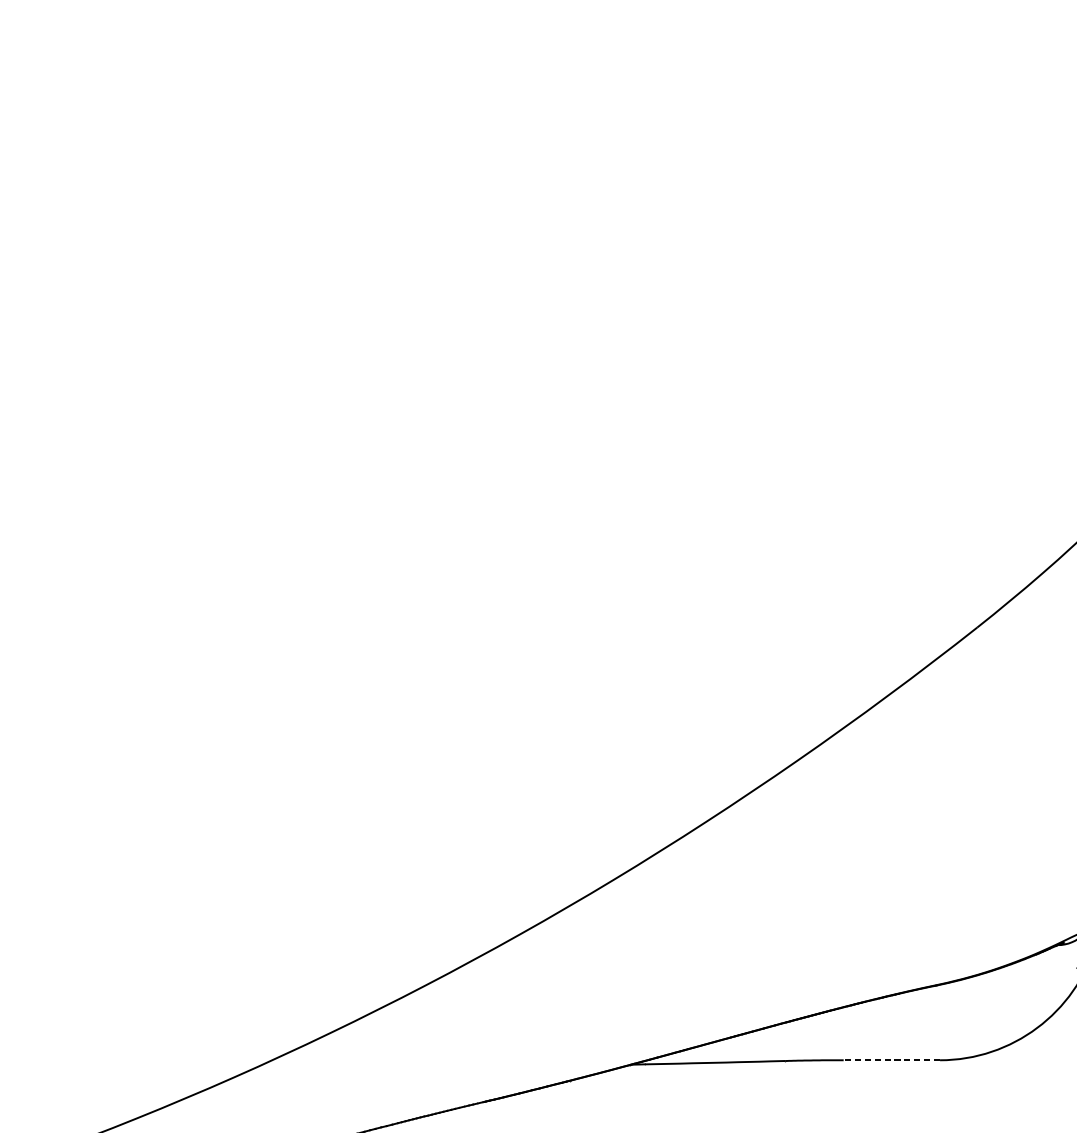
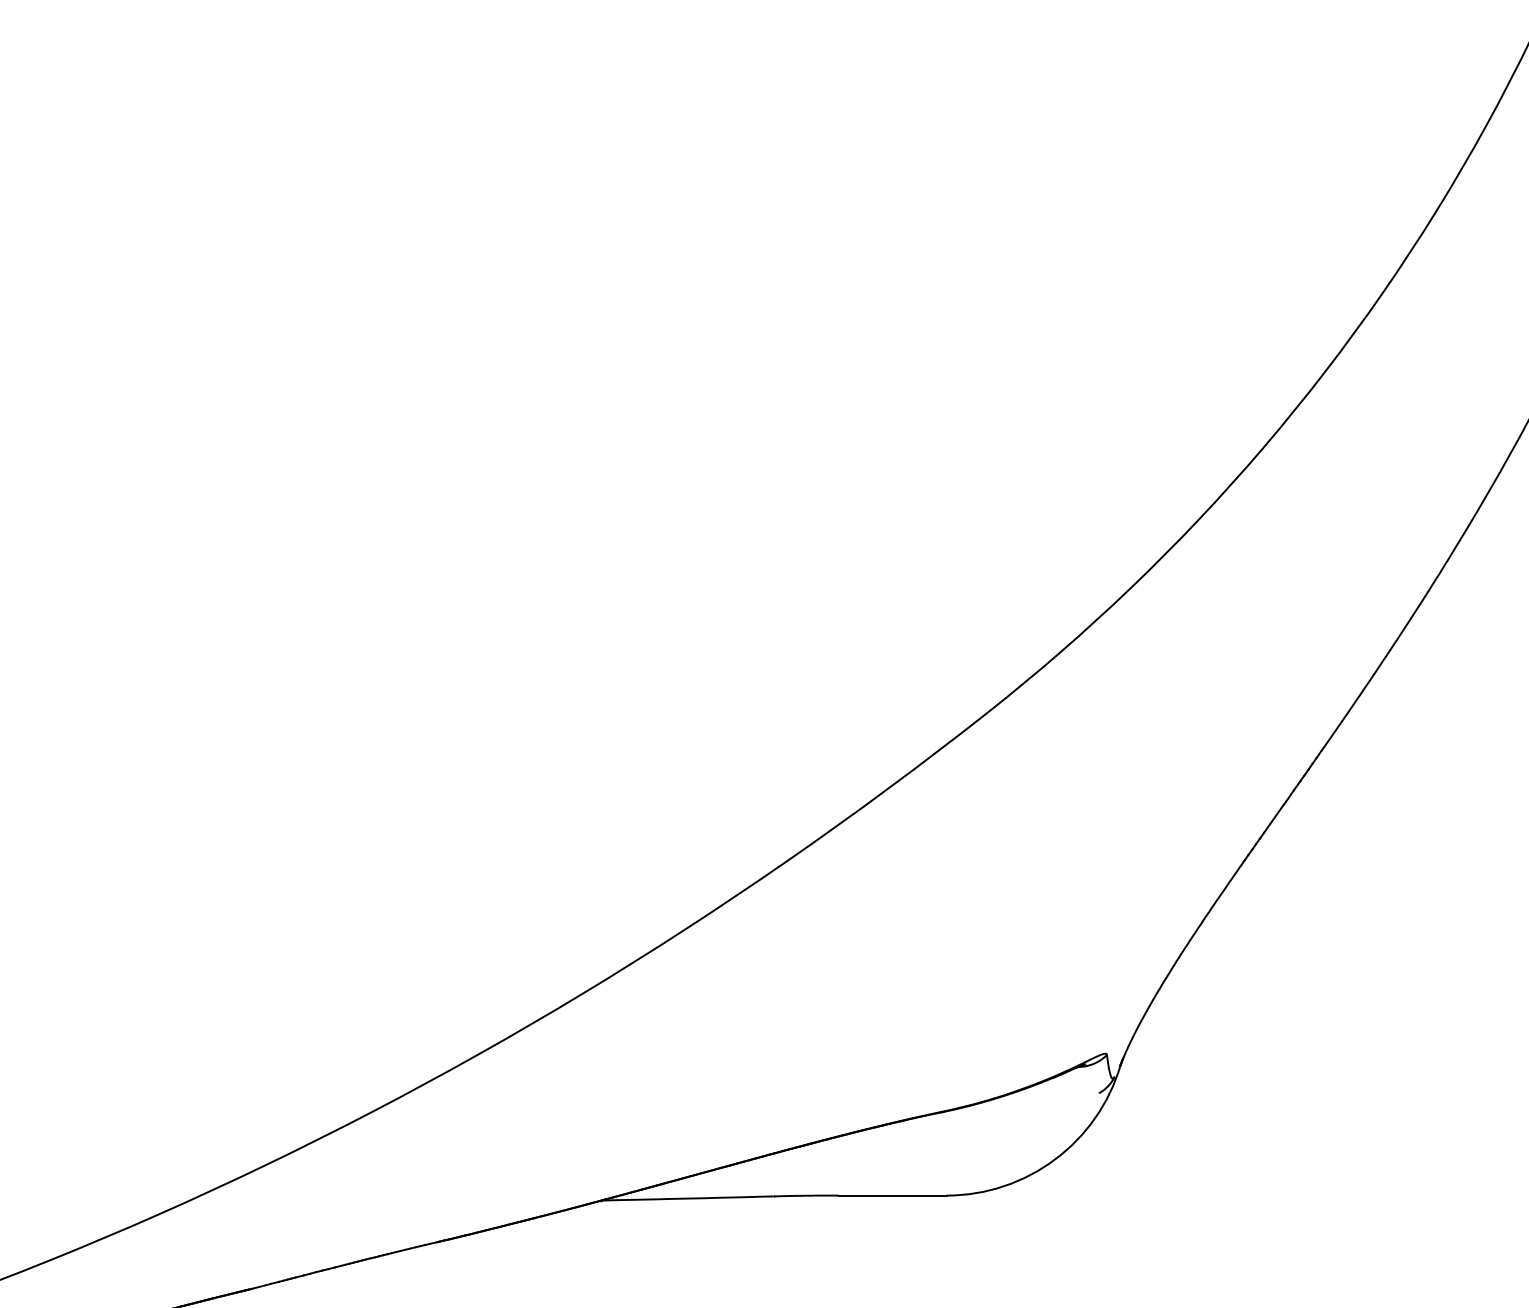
line: (891, 1060) -> (892, 1195), dashed -> solid

